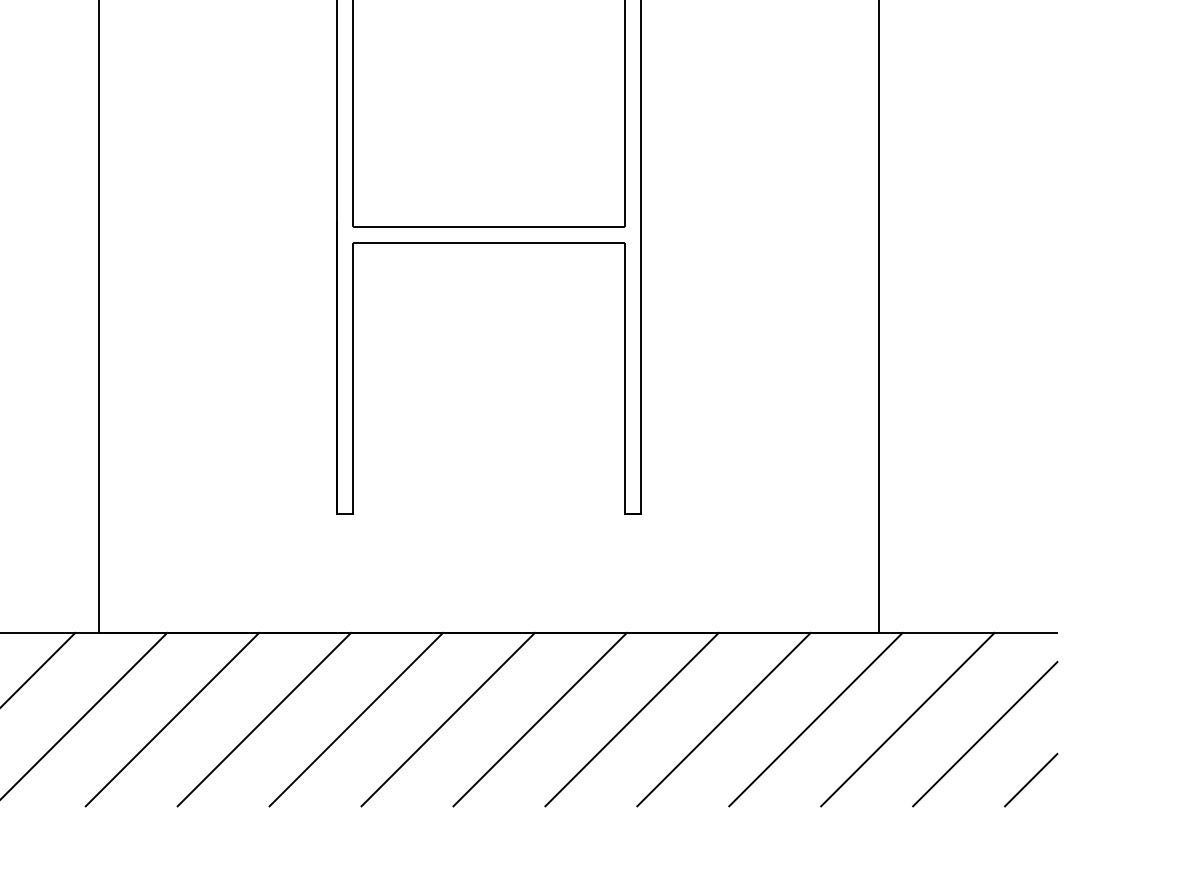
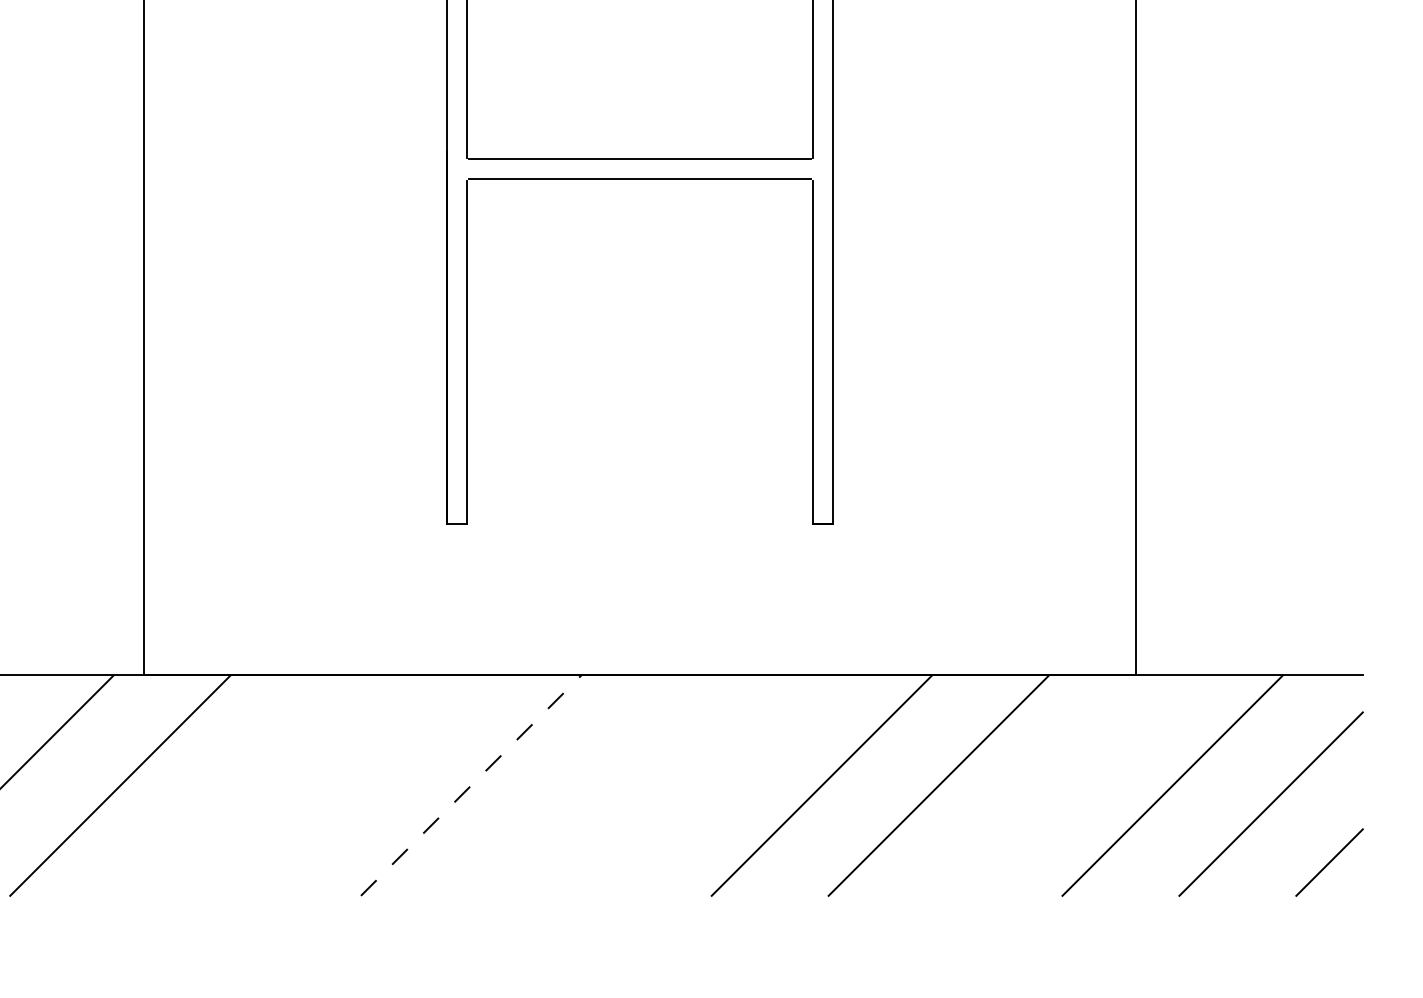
line: (172, 719) -> (237, 785), removed
line: (264, 719) -> (354, 785), removed
line: (356, 719) -> (471, 785), solid -> dashed
line: (447, 719) -> (587, 785), removed
line: (539, 719) -> (704, 785), removed
line: (815, 719) -> (1055, 785), removed

